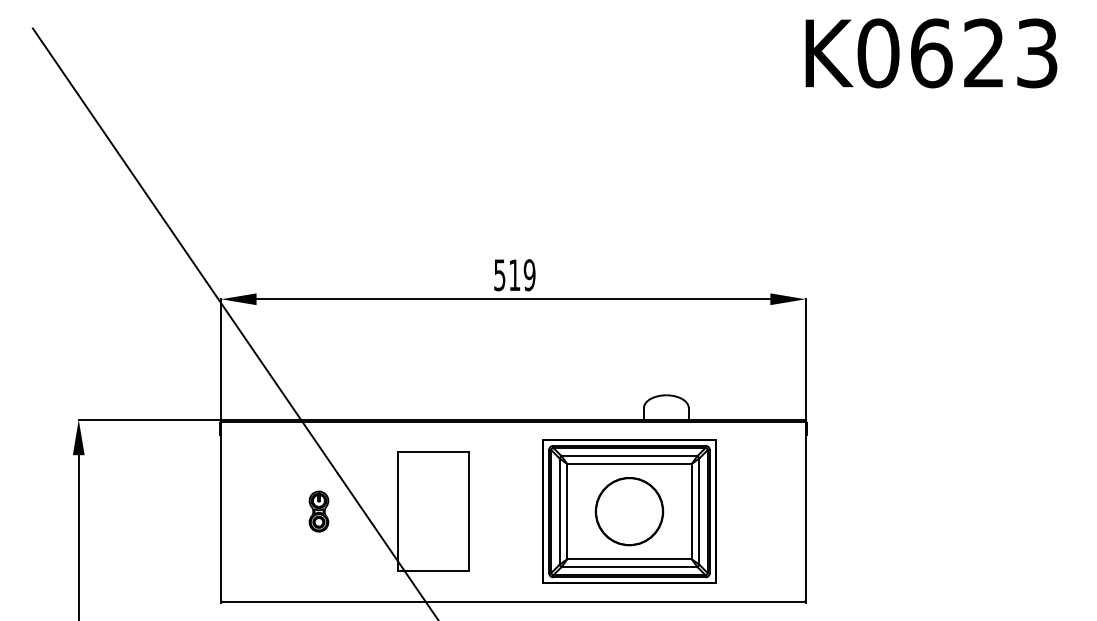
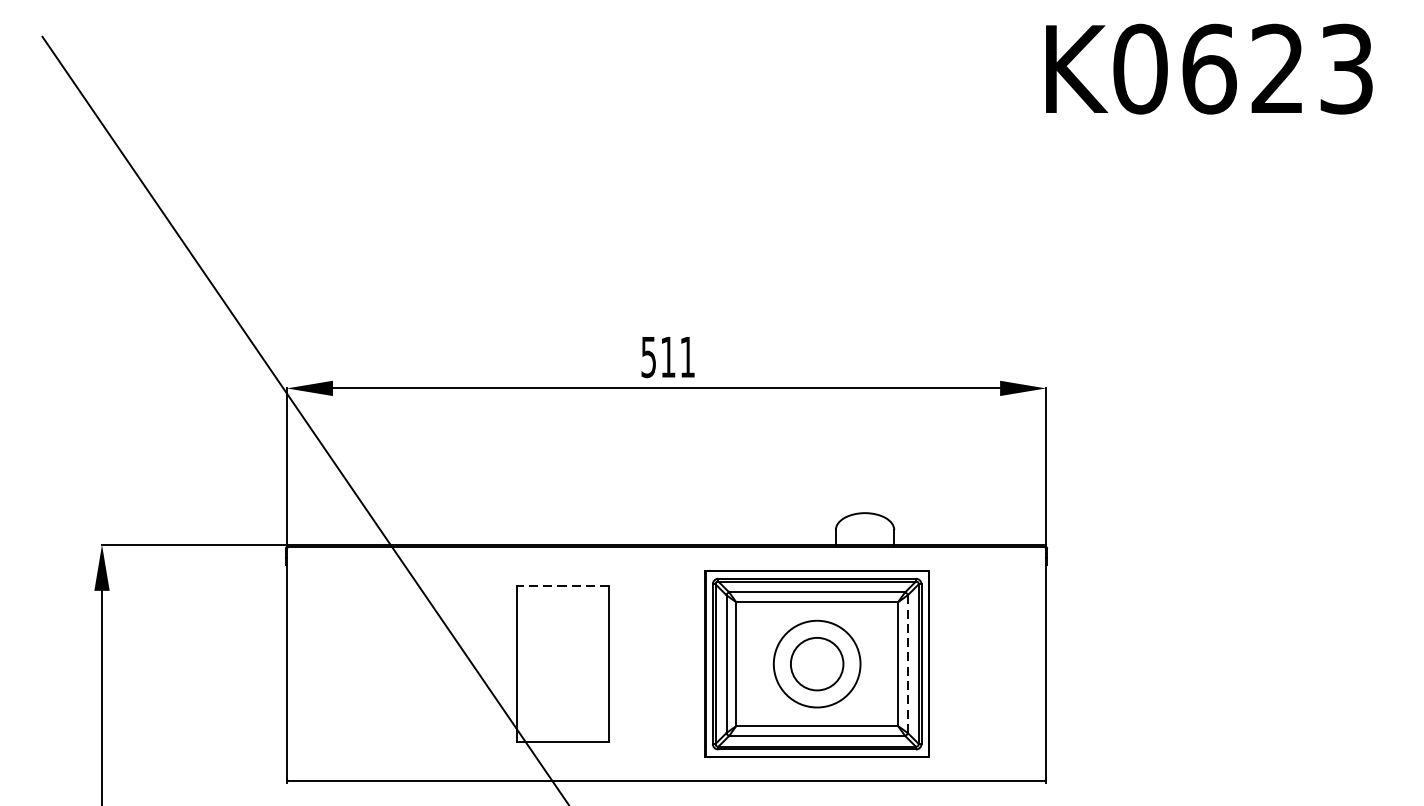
text: (529, 275) -> (687, 357), 519 -> 511
line: (433, 451) -> (562, 586), solid -> dashed
part: (318, 511) -> (413, 663), removed
circle: (629, 511) -> (817, 663), size x0.6
line: (699, 512) -> (908, 665), solid -> dashed

